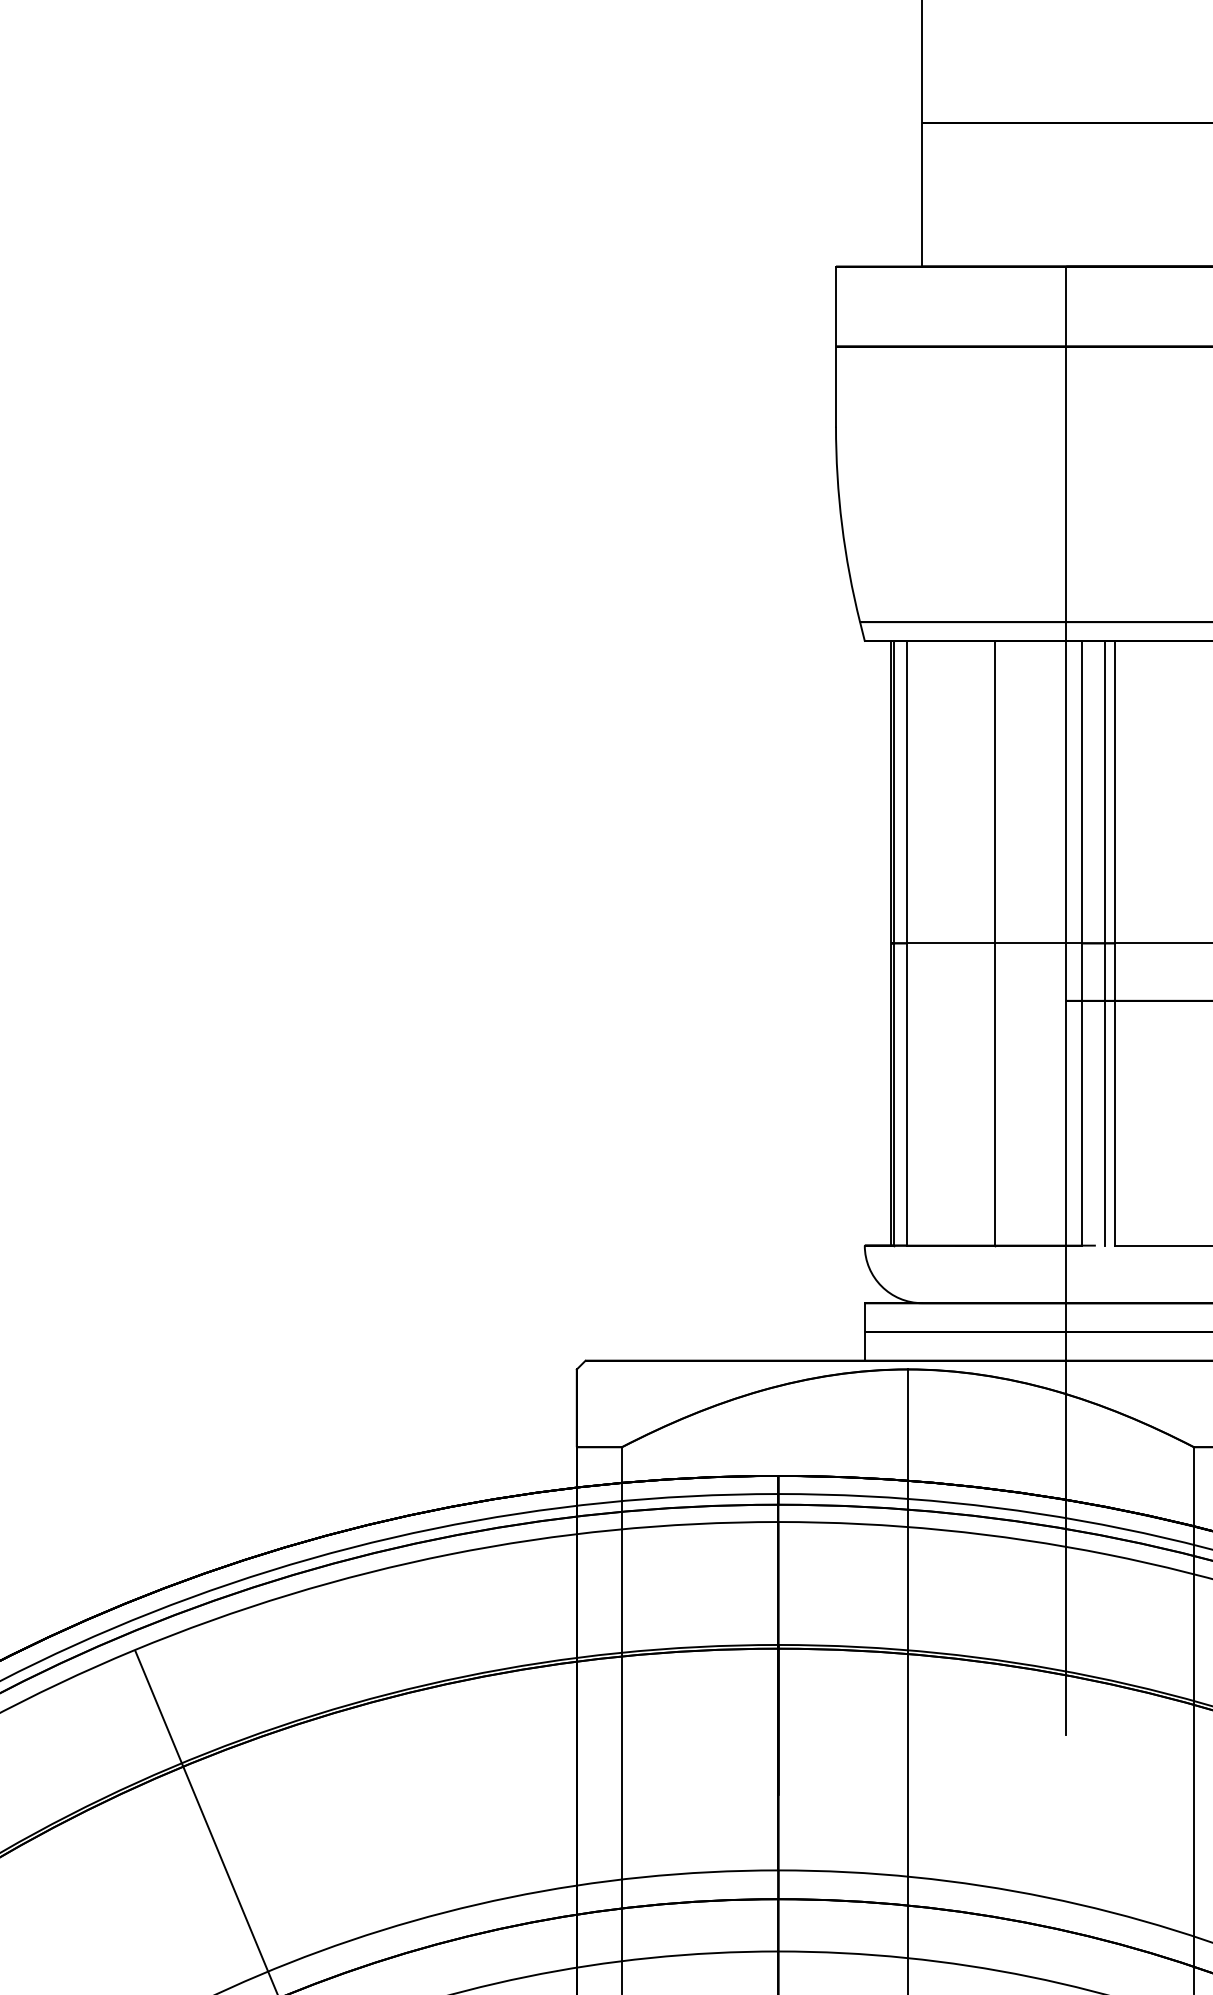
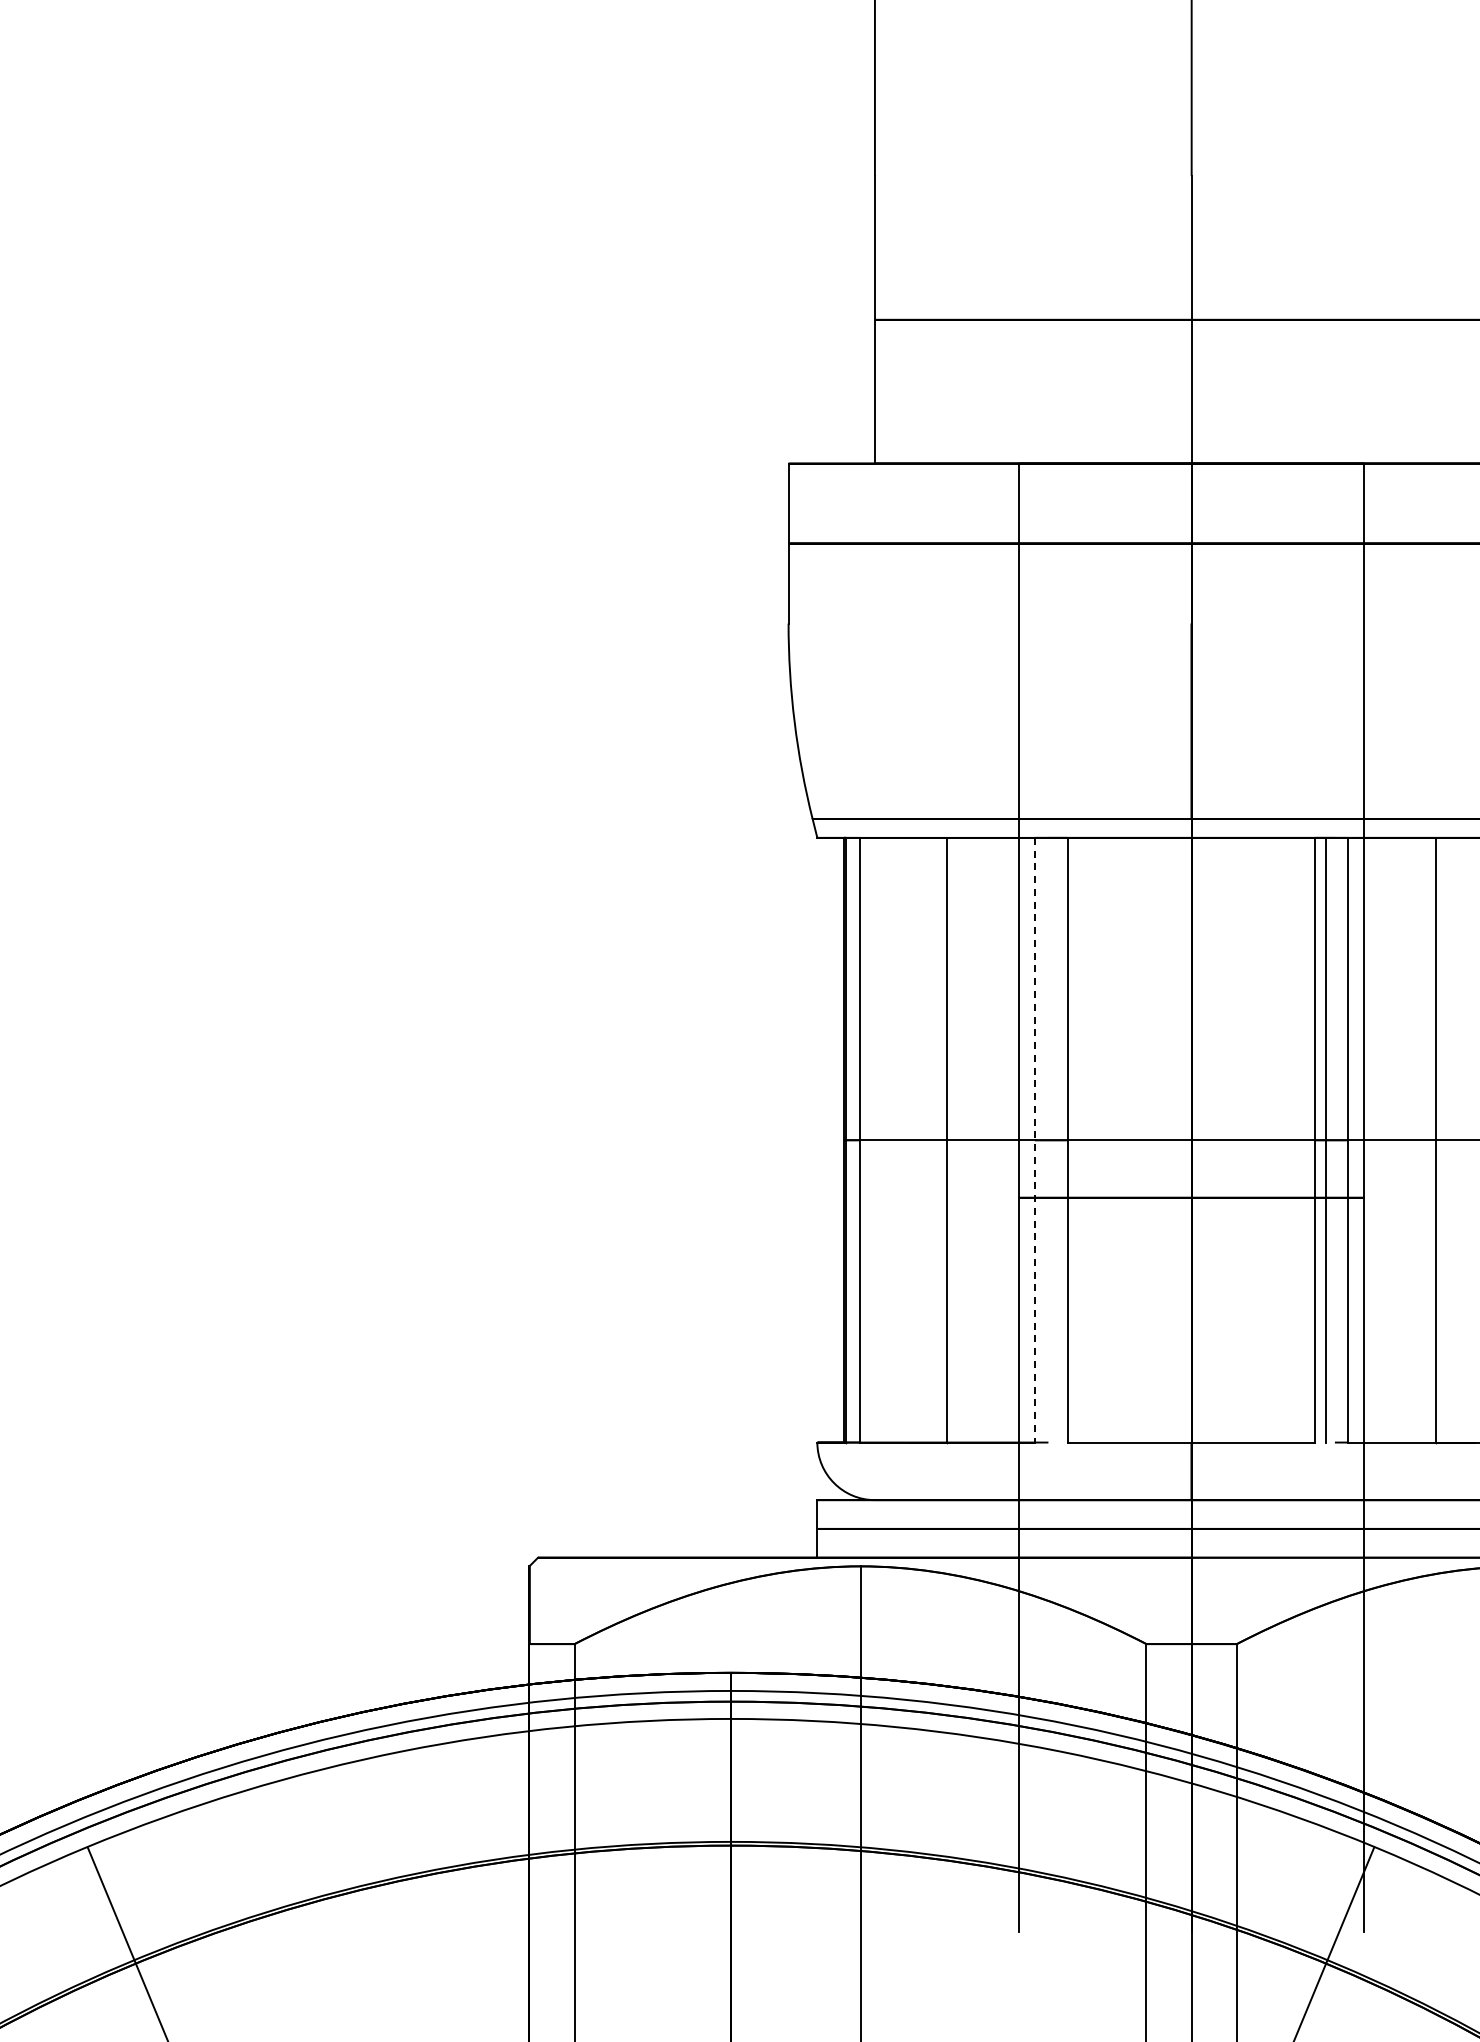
line: (1104, 942) -> (1057, 1139), removed
line: (1081, 943) -> (1034, 1140), solid -> dashed

